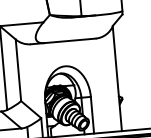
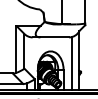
line: (105, 84) -> (72, 63), added

